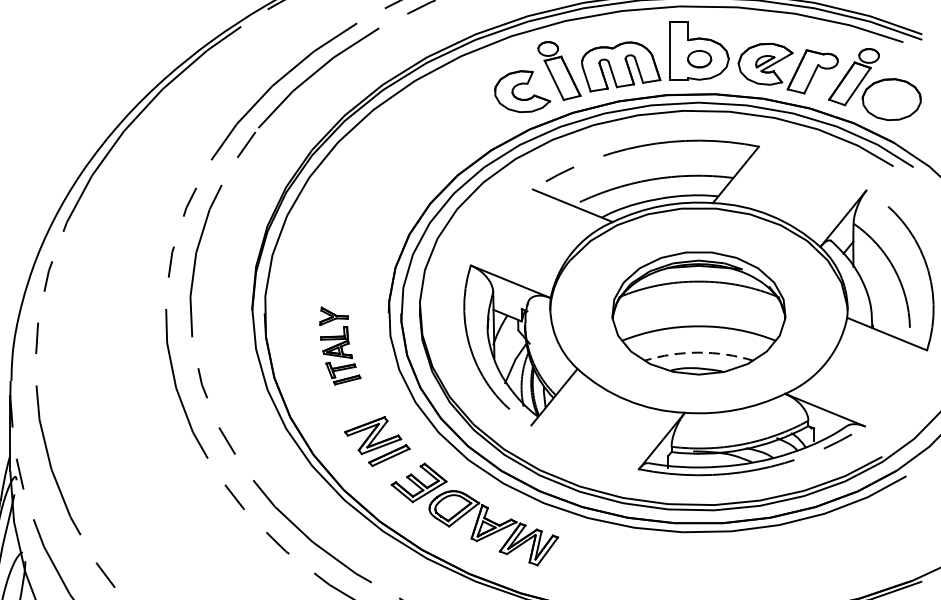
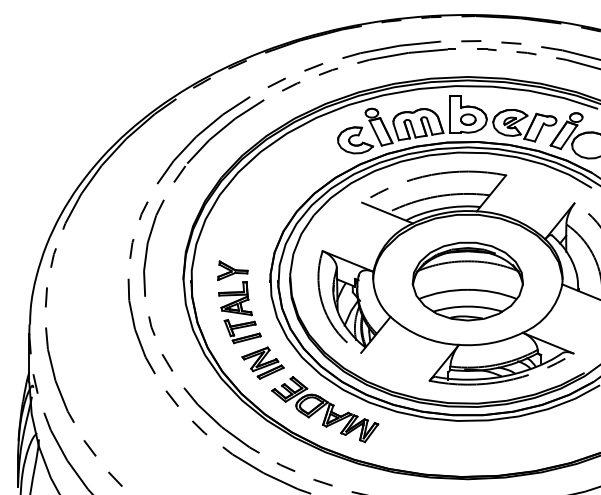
part: (340, 346) -> (239, 302), size x1.67
arc: (698, 352) -> (467, 306), dashed -> solid

